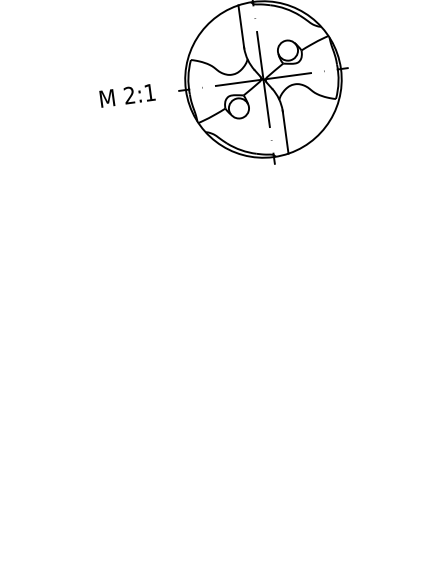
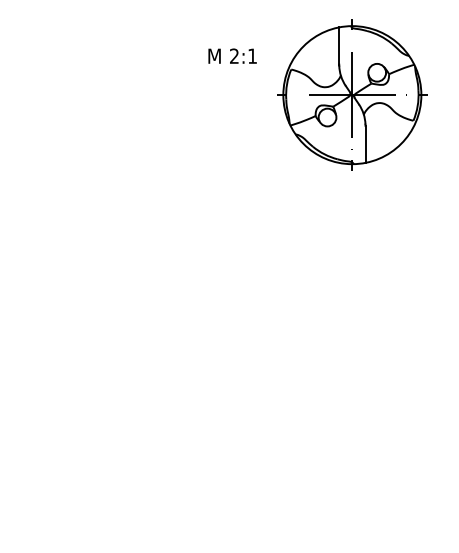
text: (127, 94) -> (232, 55), moved

